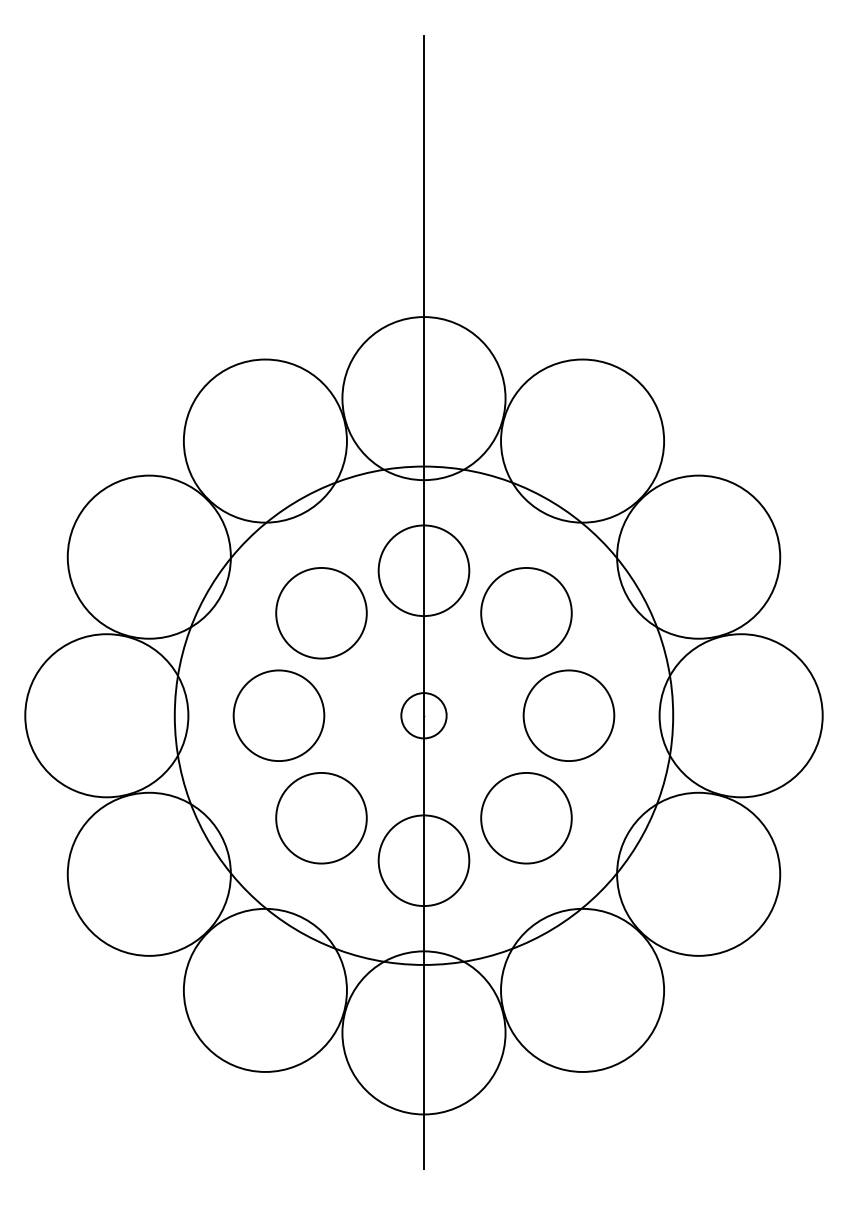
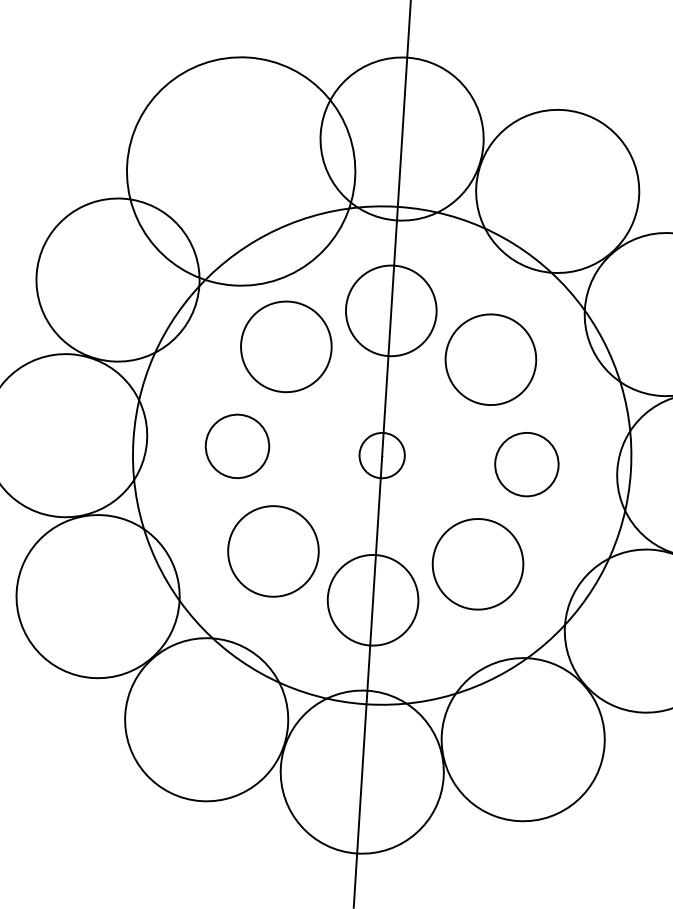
circle: (264, 440) -> (240, 170), size x1.4
circle: (278, 715) -> (237, 446), size x0.7
circle: (568, 715) -> (526, 464), size x0.7

